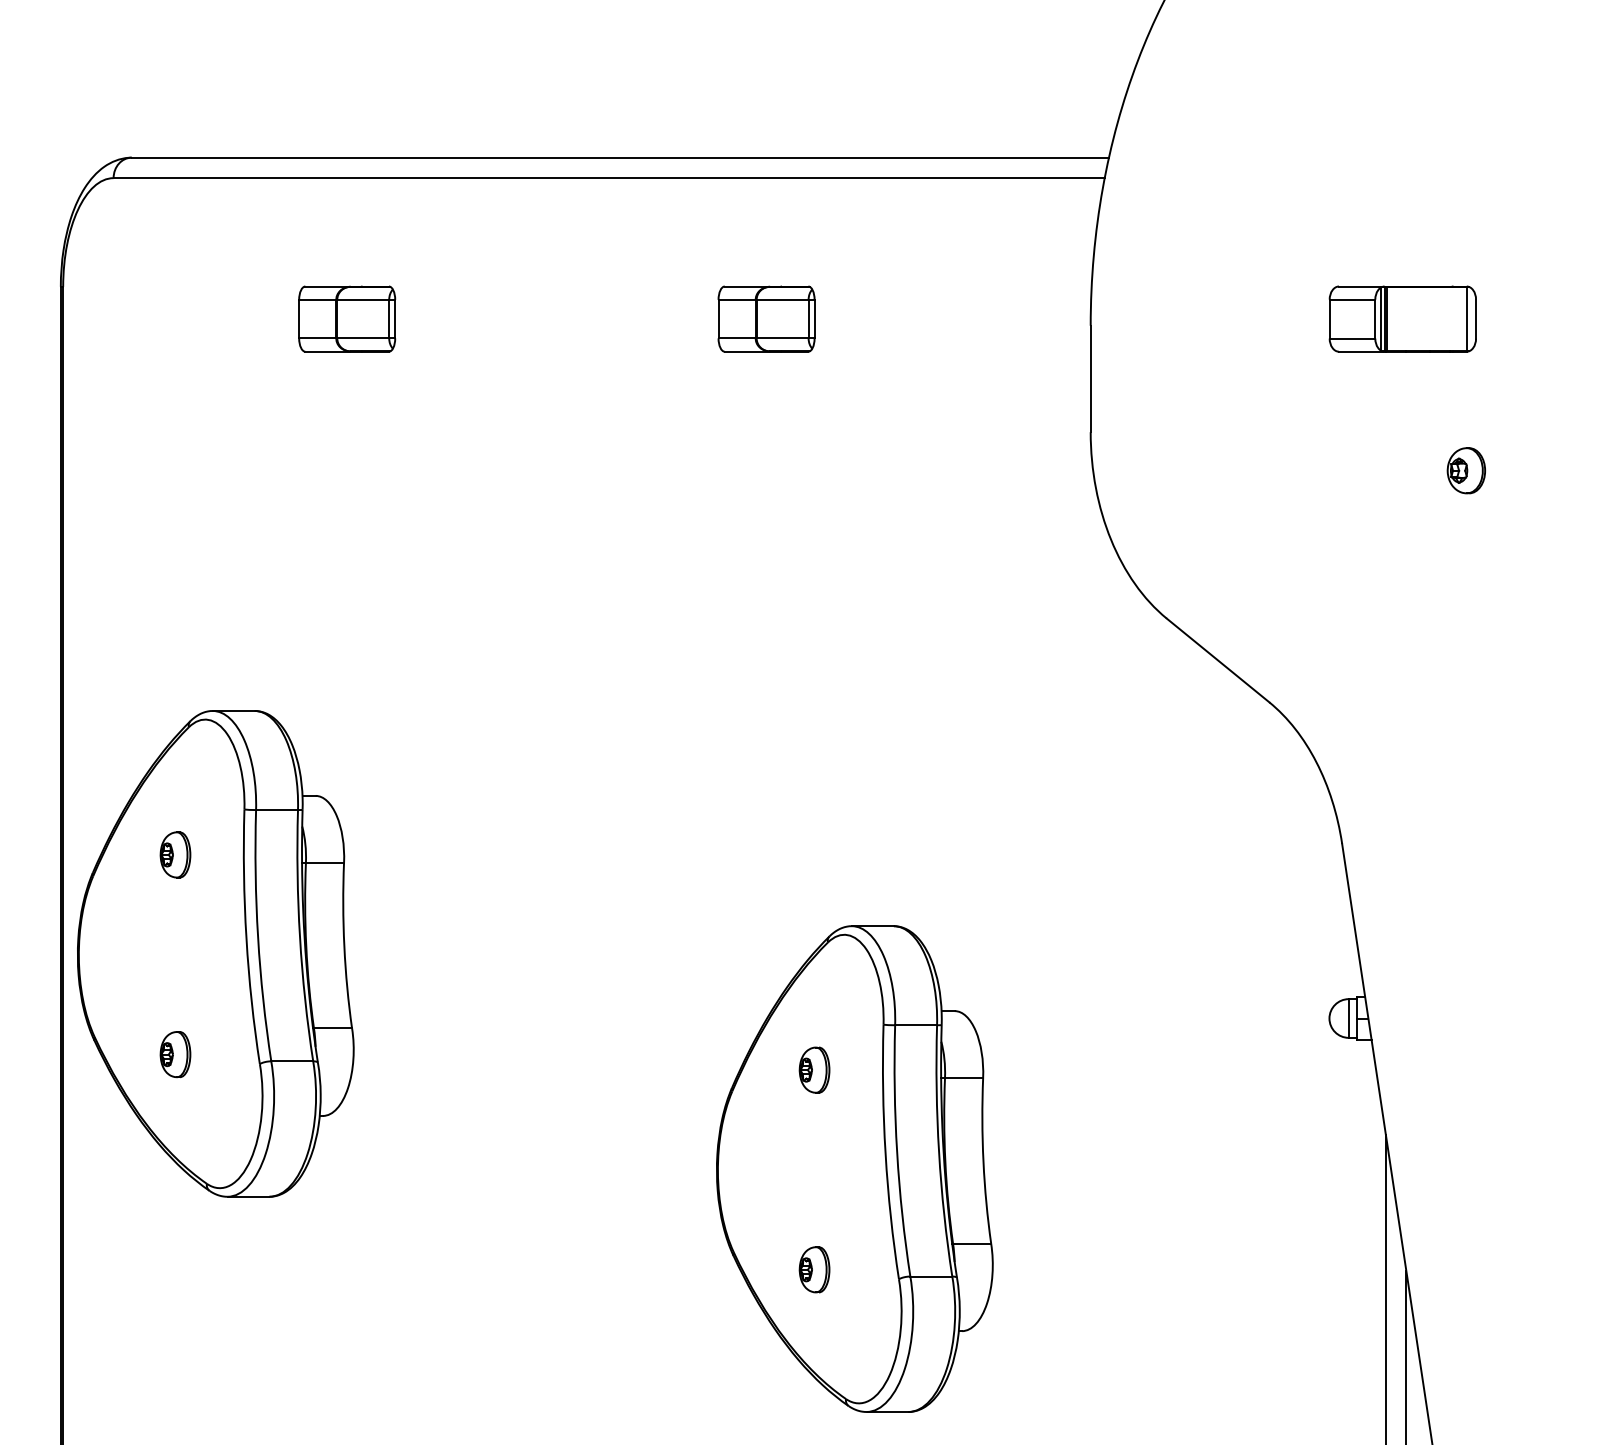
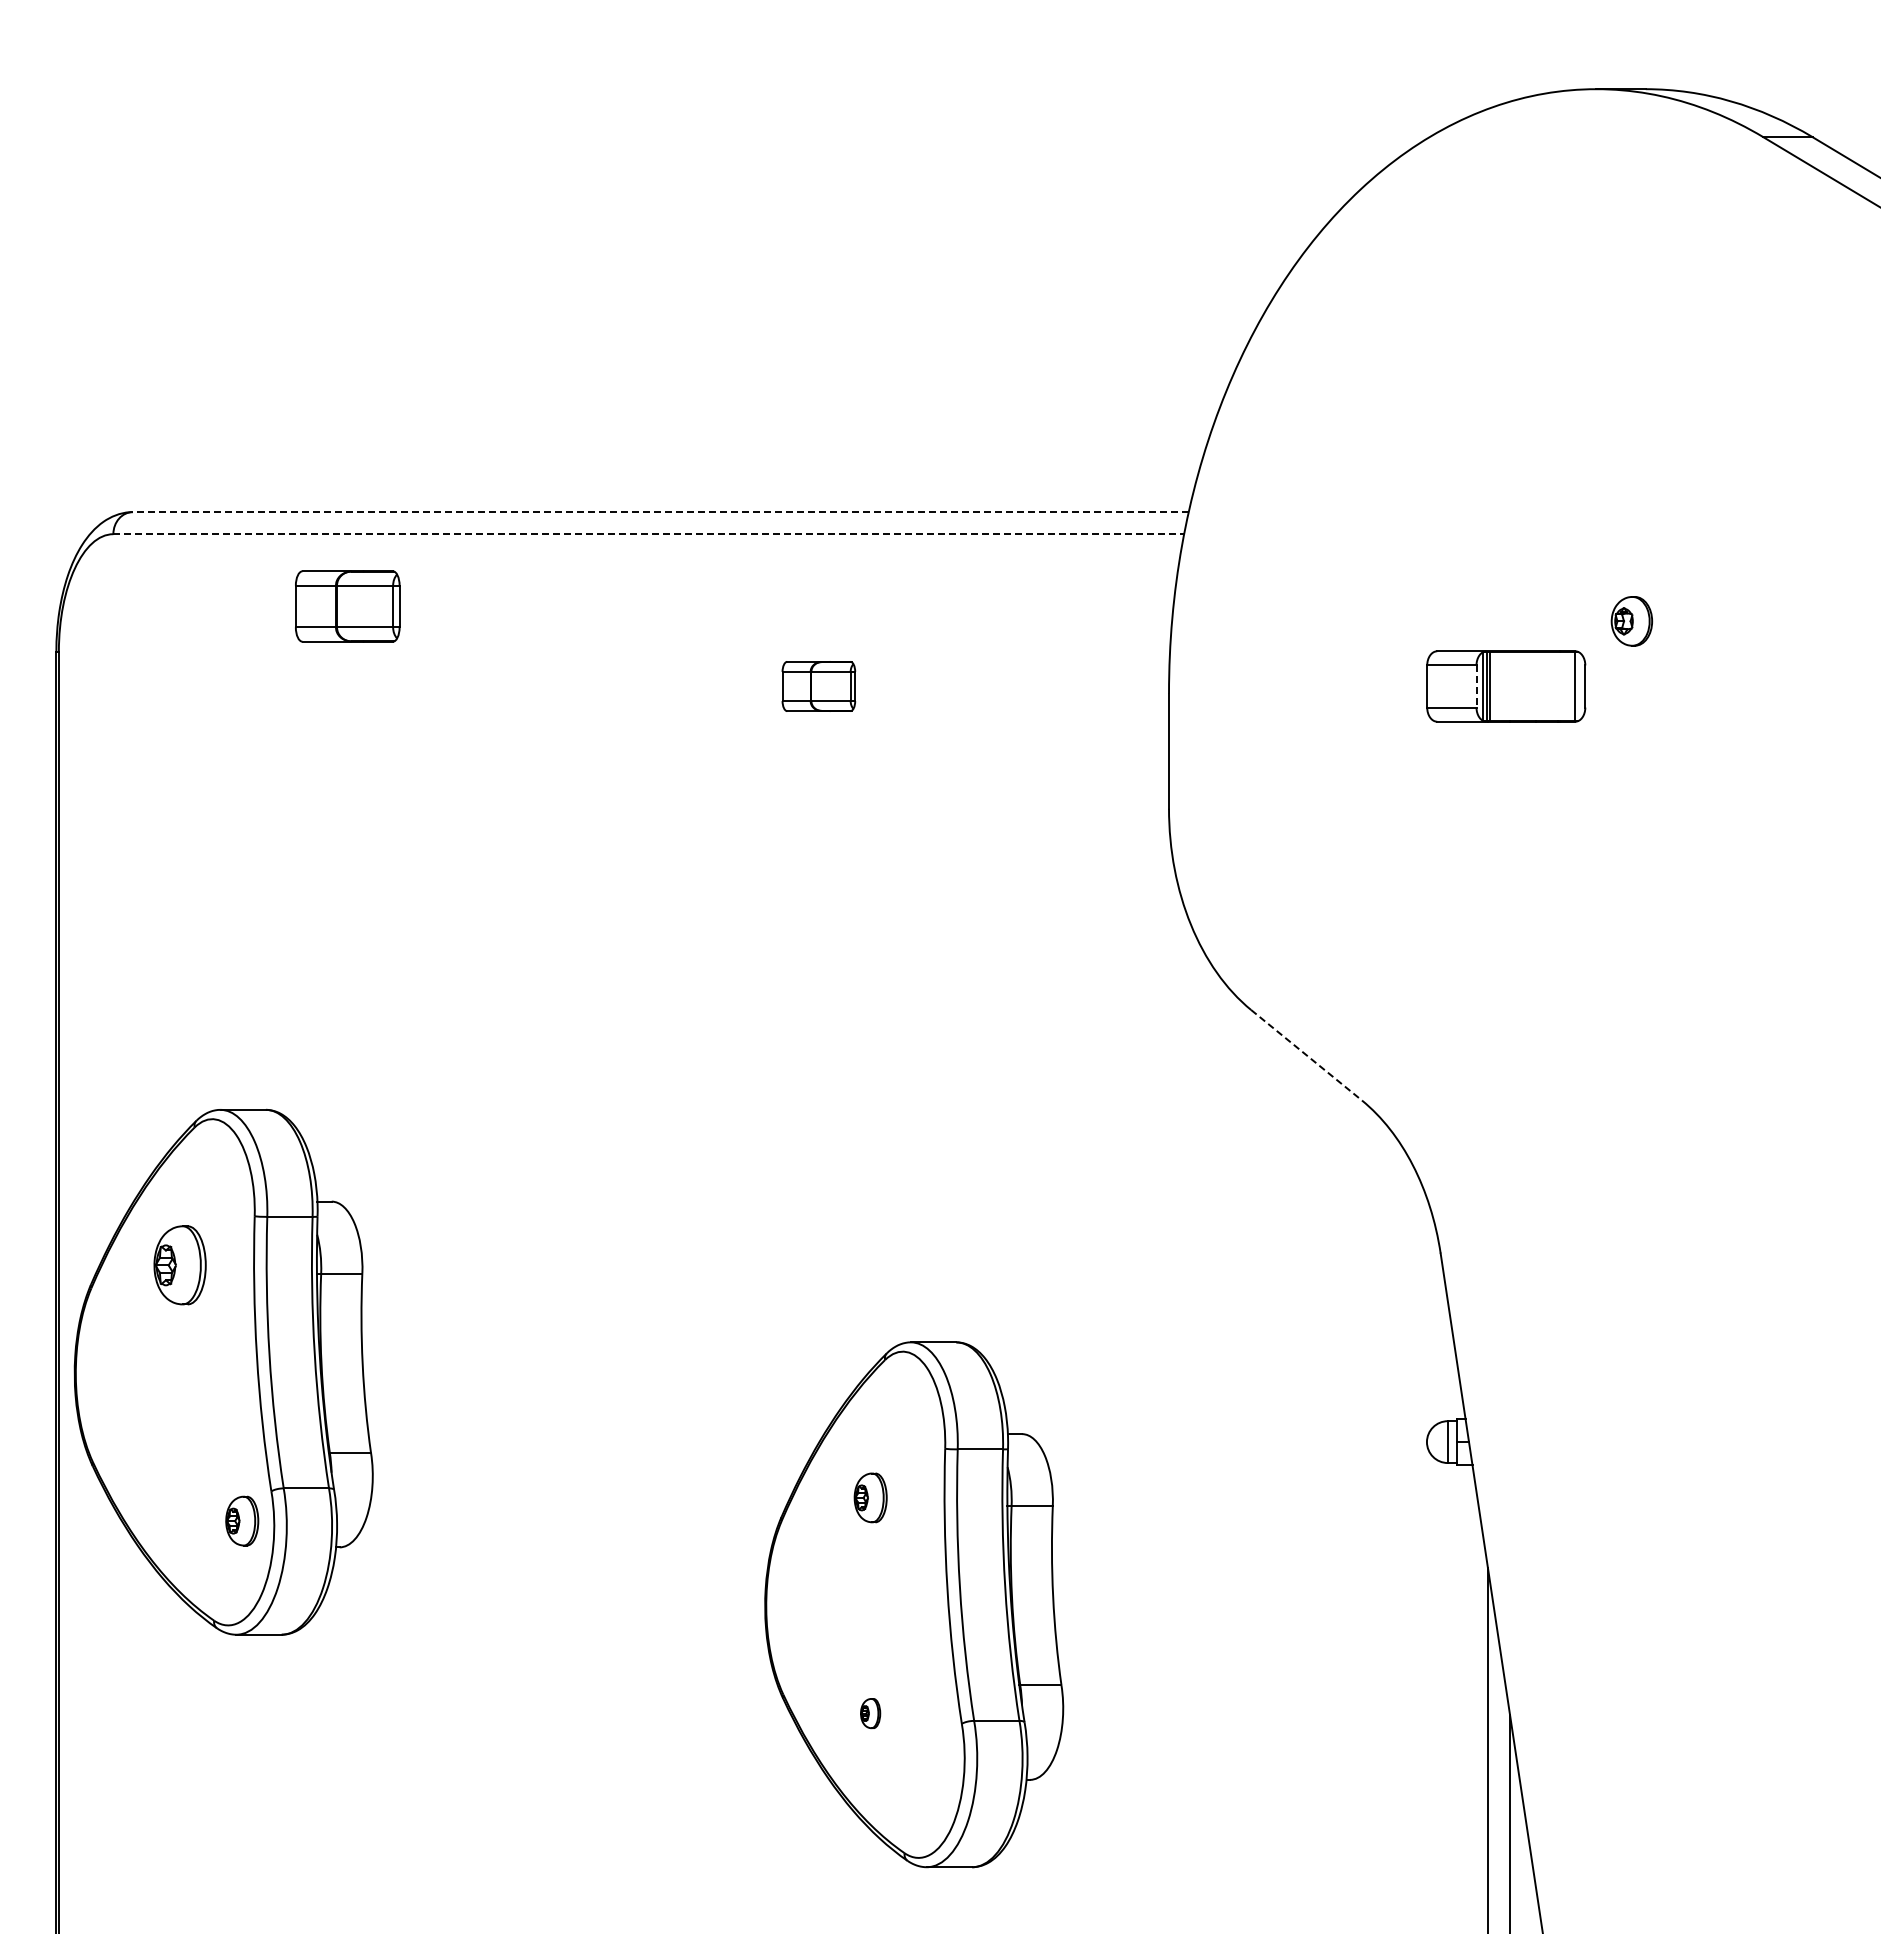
line: (620, 158) -> (660, 512), solid -> dashed
line: (609, 178) -> (649, 534), solid -> dashed
part: (346, 319) -> (347, 606), moved
part: (766, 319) -> (818, 686), size x0.7
line: (1375, 320) -> (1476, 687), solid -> dashed
part: (1466, 470) -> (1631, 621), moved
line: (1217, 660) -> (1306, 1055), solid -> dashed
part: (175, 855) -> (180, 1265), size x1.6
part: (175, 1054) -> (242, 1520), moved
part: (814, 1269) -> (870, 1713), size x0.6

